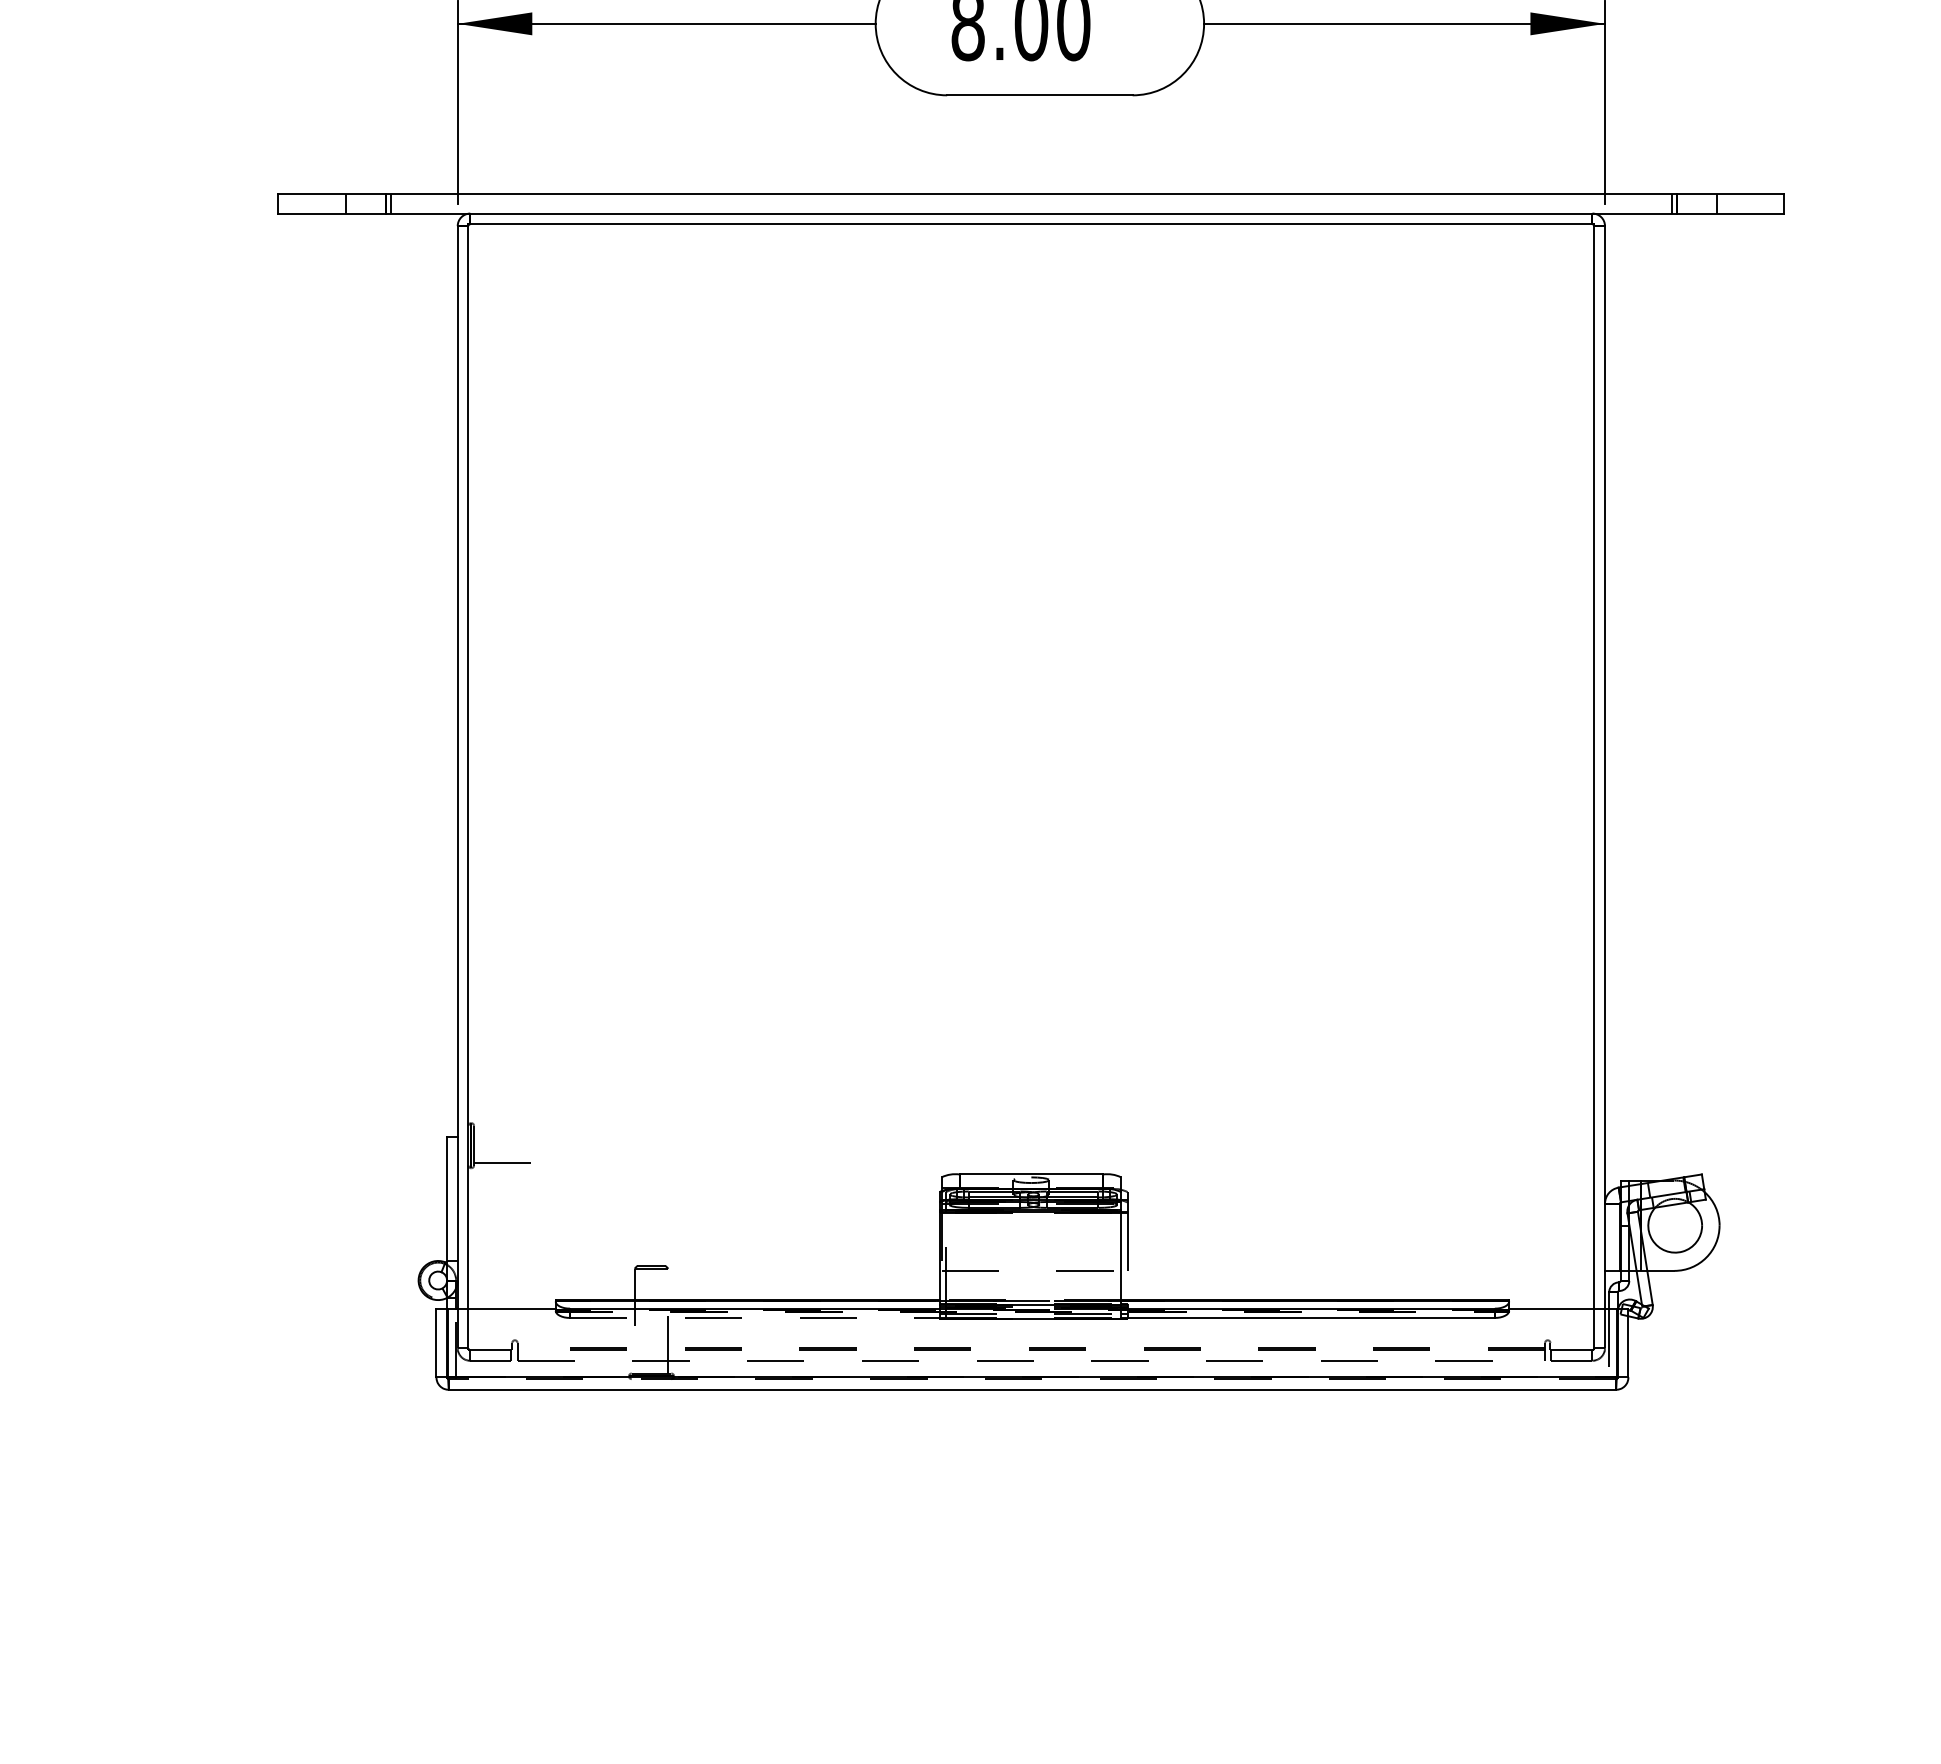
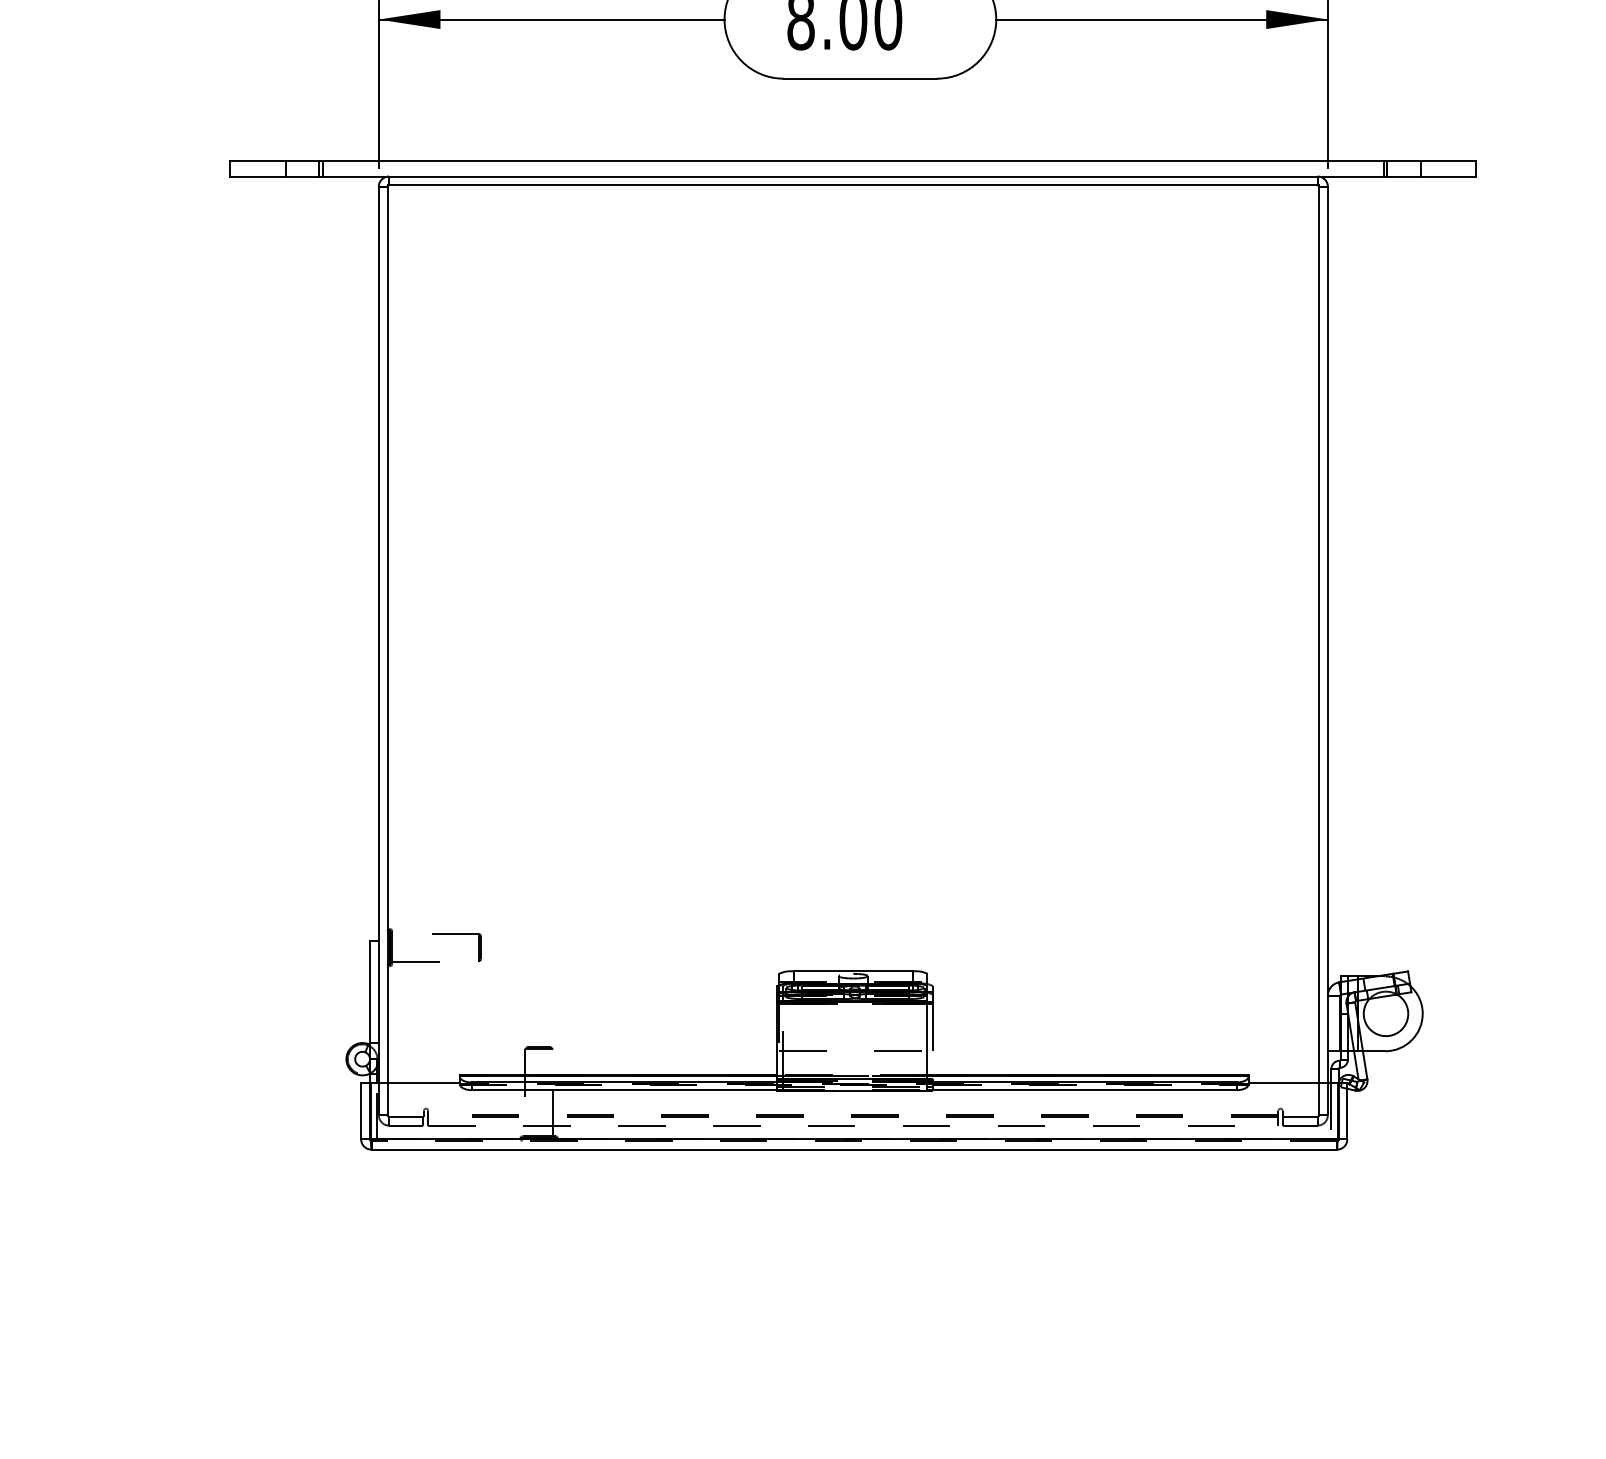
part: (551, 1129) -> (456, 934), added
line: (754, 1317) -> (624, 1089), dashed -> solid

